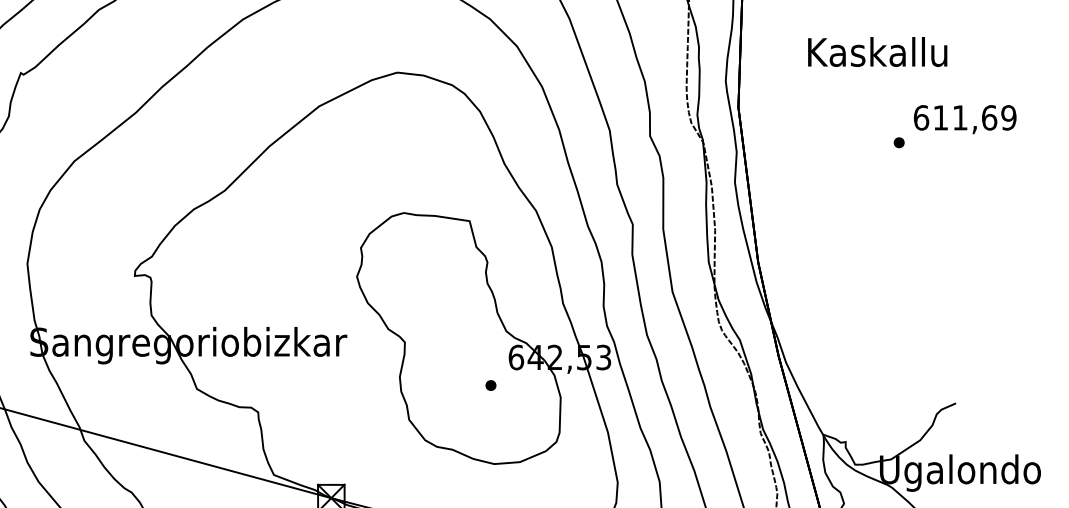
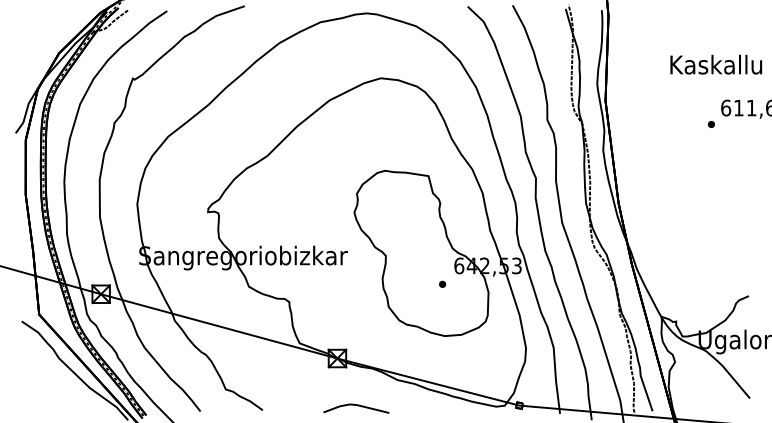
text: (878, 51) -> (716, 64), moved

